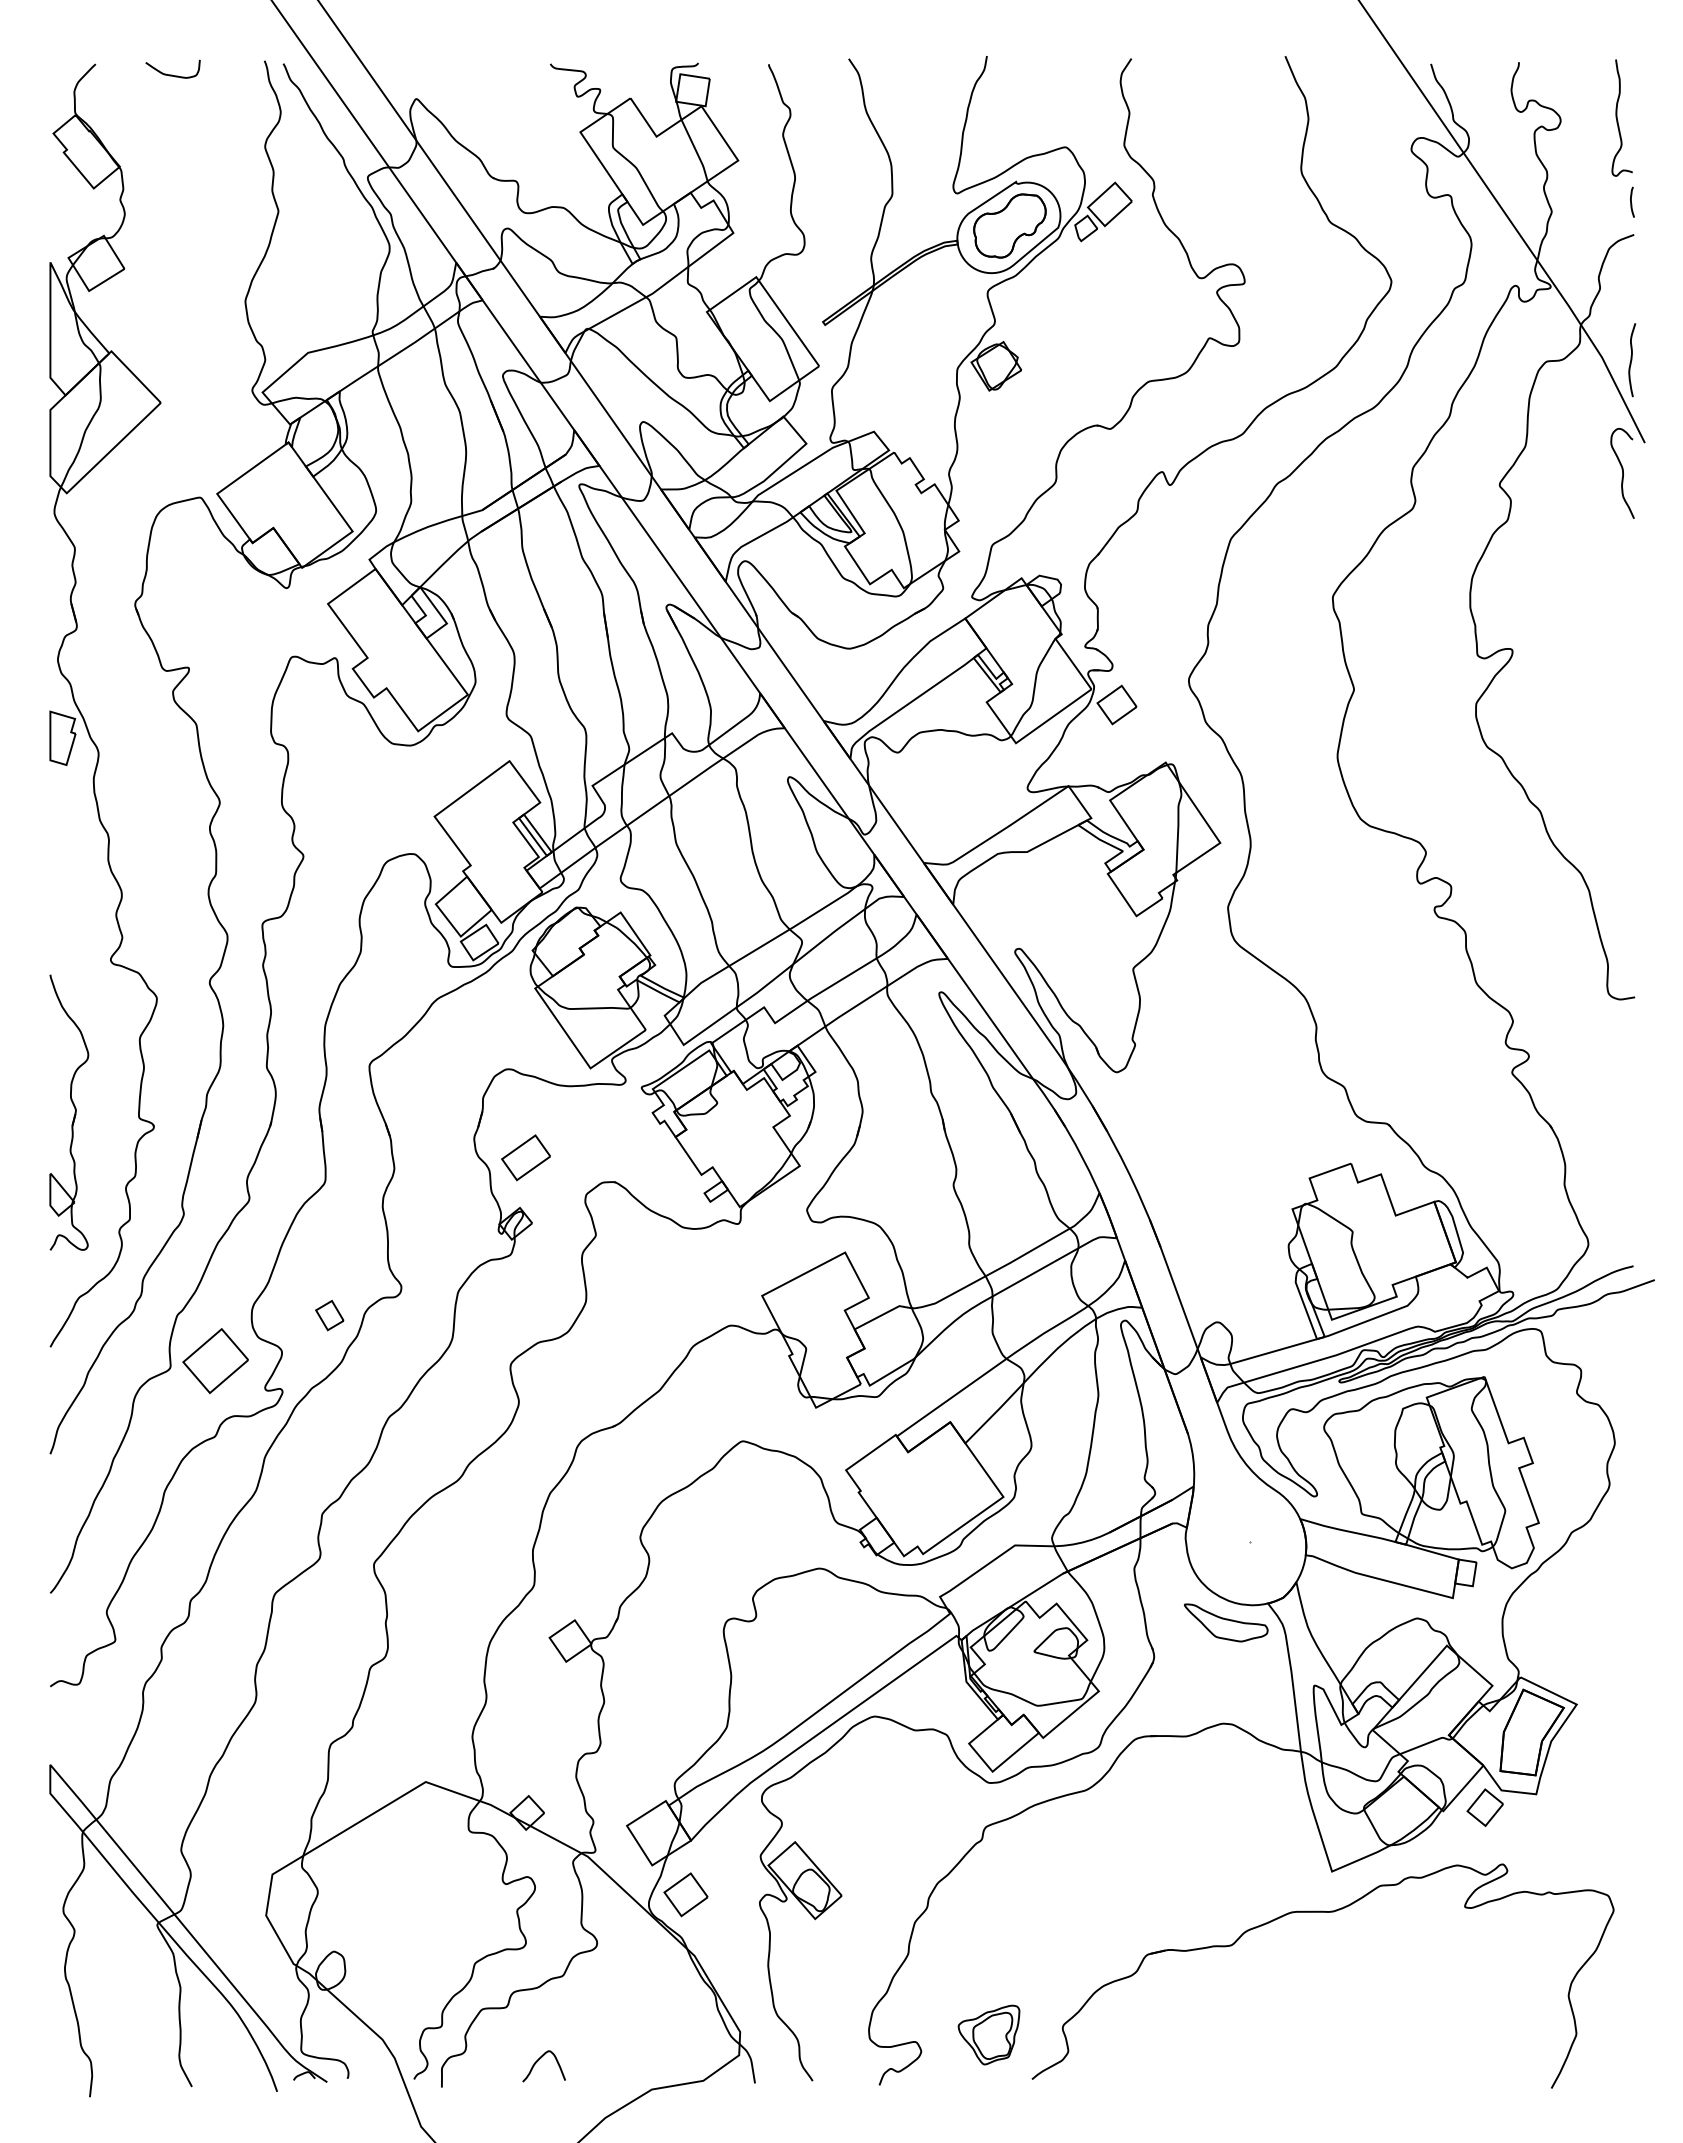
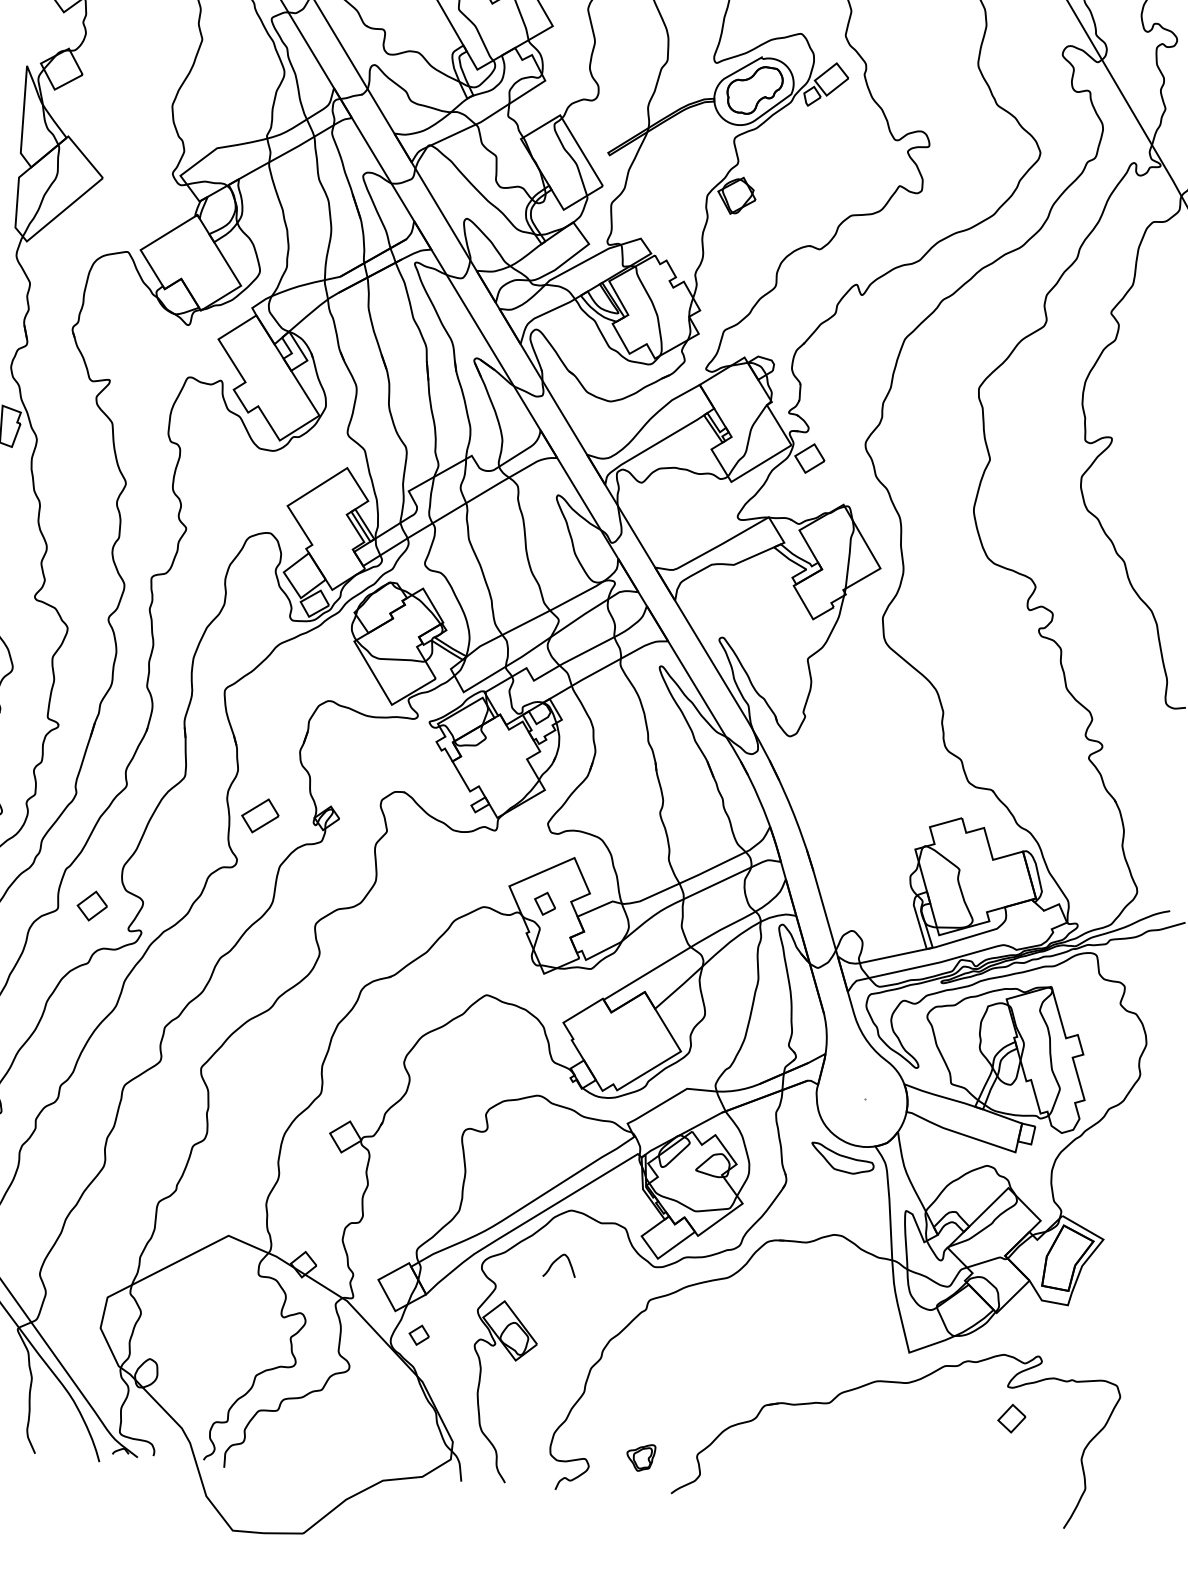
part: (525, 1157) -> (260, 815), moved
part: (329, 1315) -> (544, 903), moved
part: (215, 1361) -> (92, 906), size x0.6
part: (1484, 1807) -> (1011, 1418), moved
part: (685, 1894) -> (418, 1334), size x0.6
part: (988, 2034) -> (640, 1457), size x0.6
curve: (538, 2061) -> (555, 1261), moved

